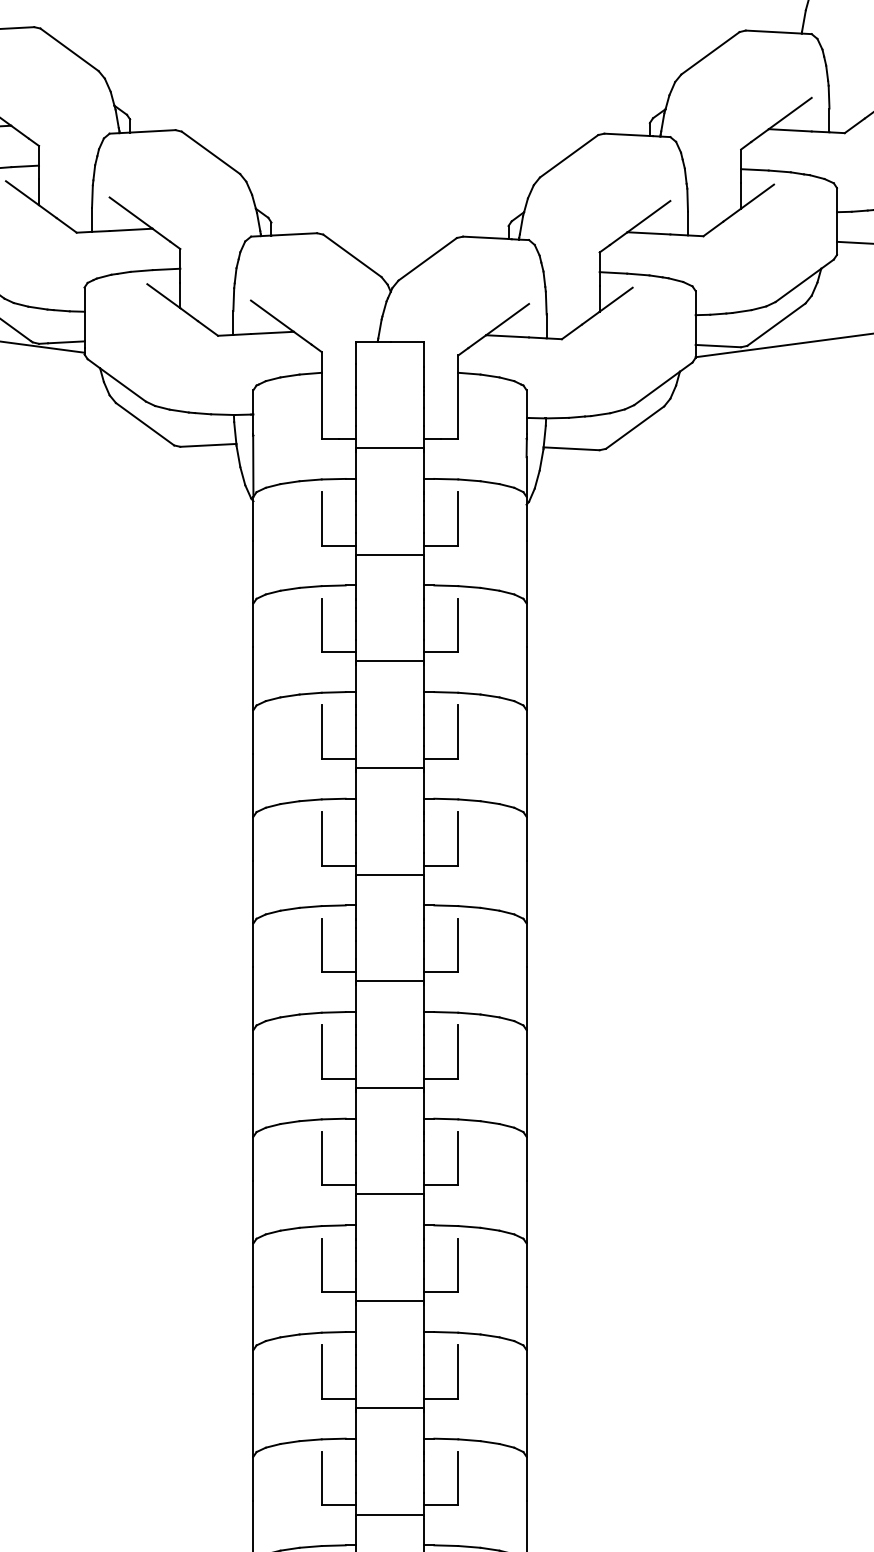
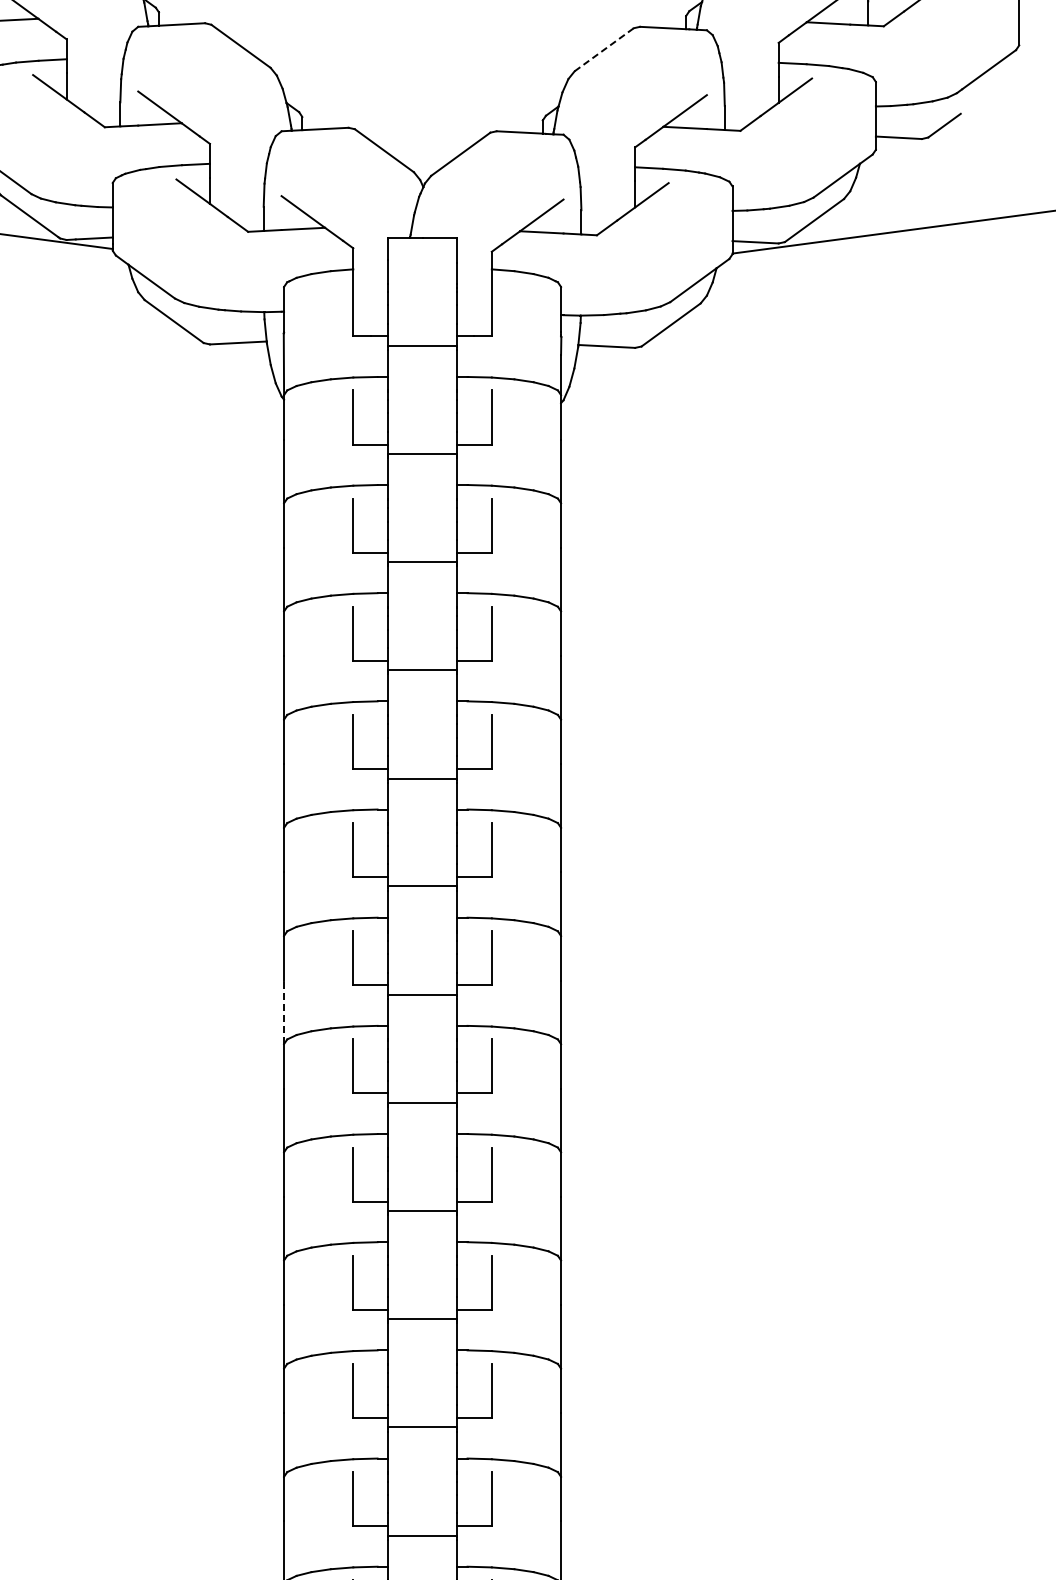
line: (569, 156) -> (604, 49), solid -> dashed
line: (253, 1105) -> (284, 1012), solid -> dashed

